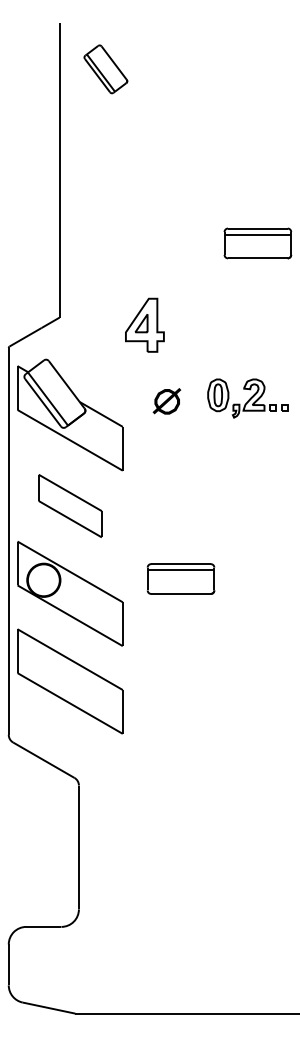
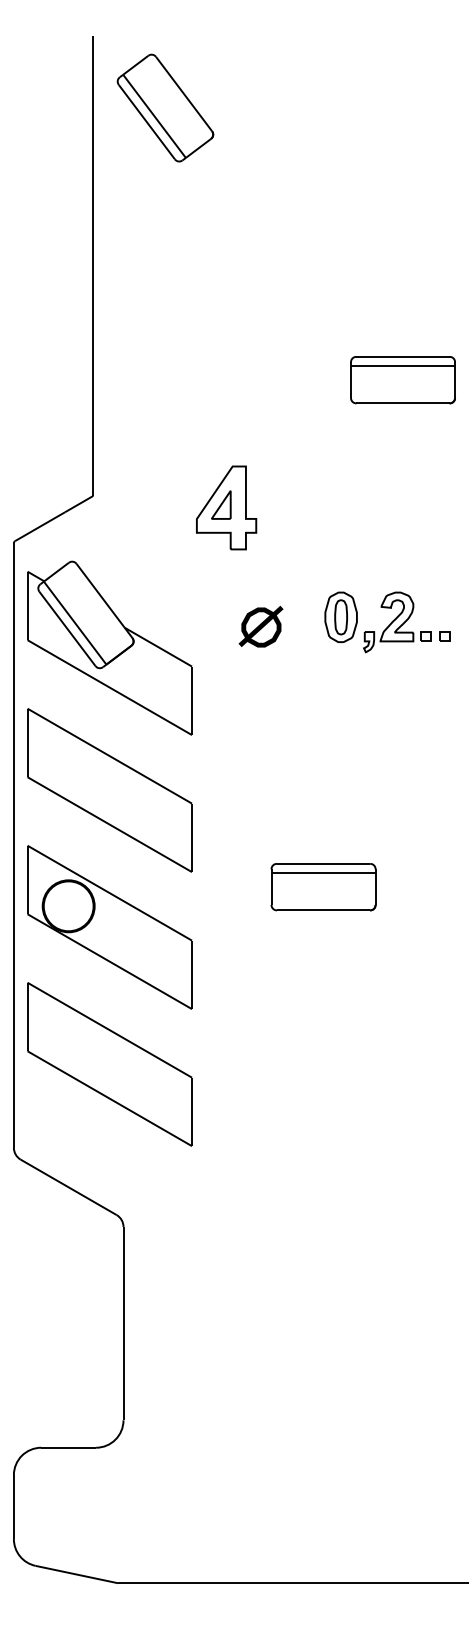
part: (105, 69) -> (164, 108), size x1.43
part: (70, 505) -> (110, 789), size x1.67
part: (180, 578) -> (322, 886), moved

